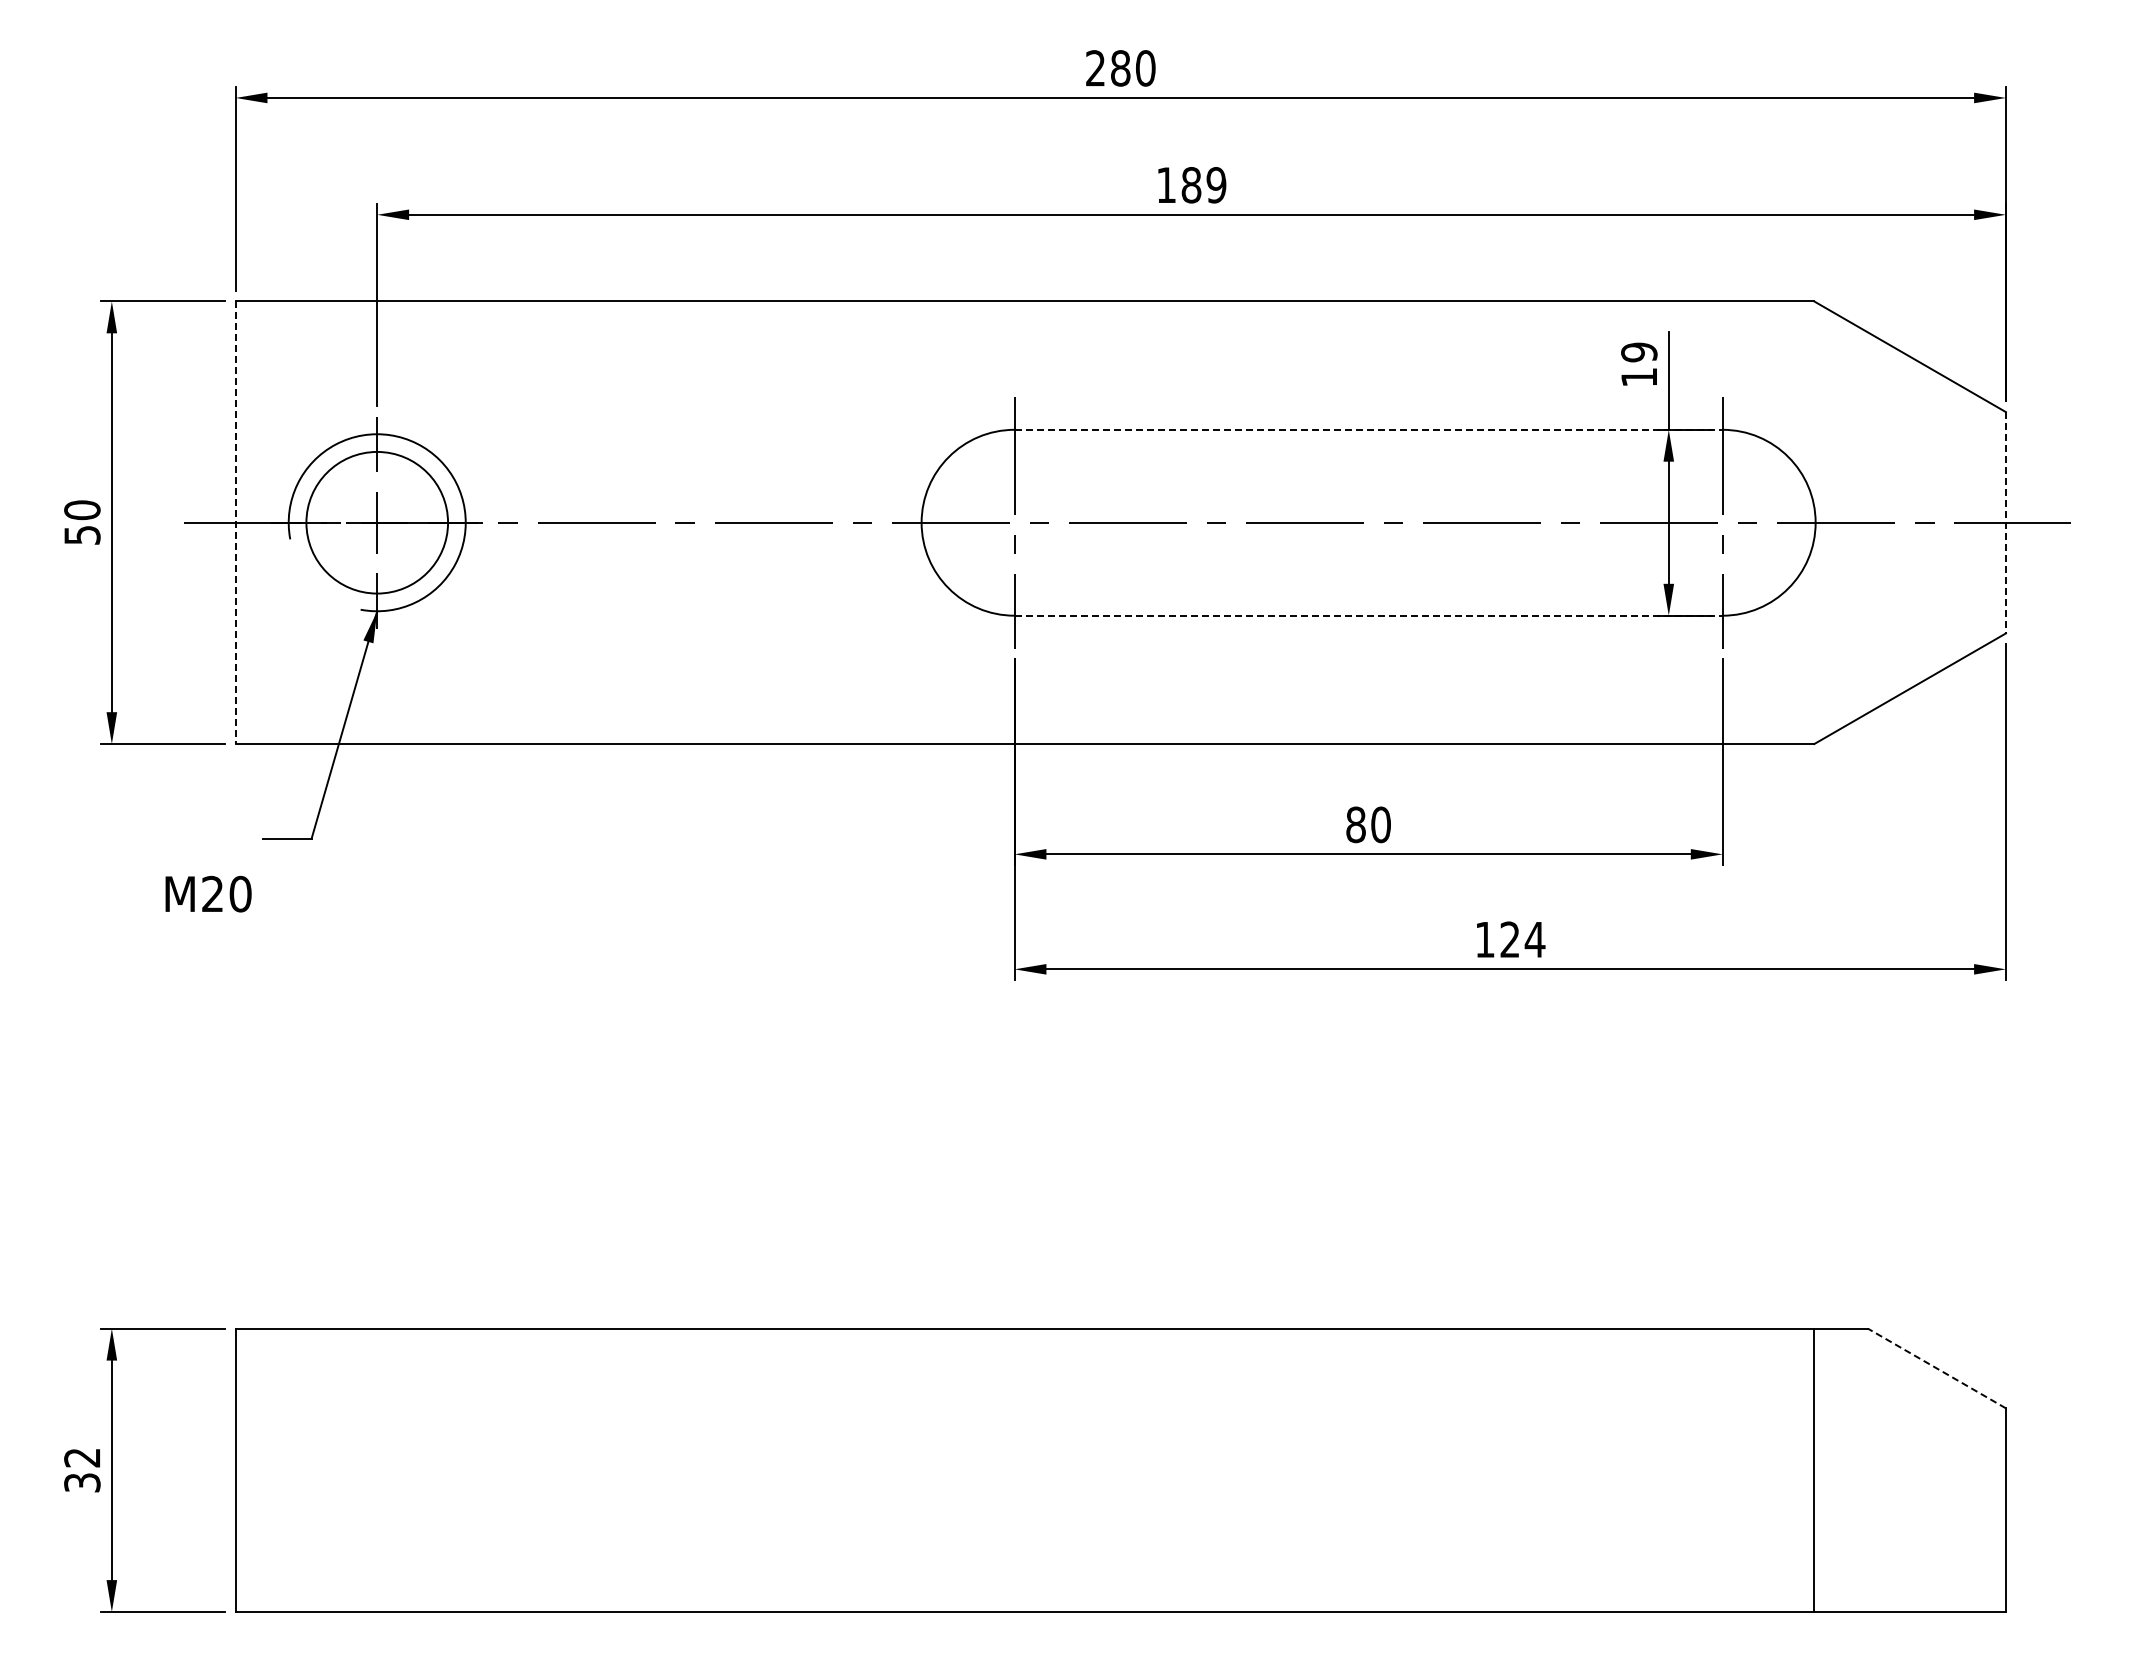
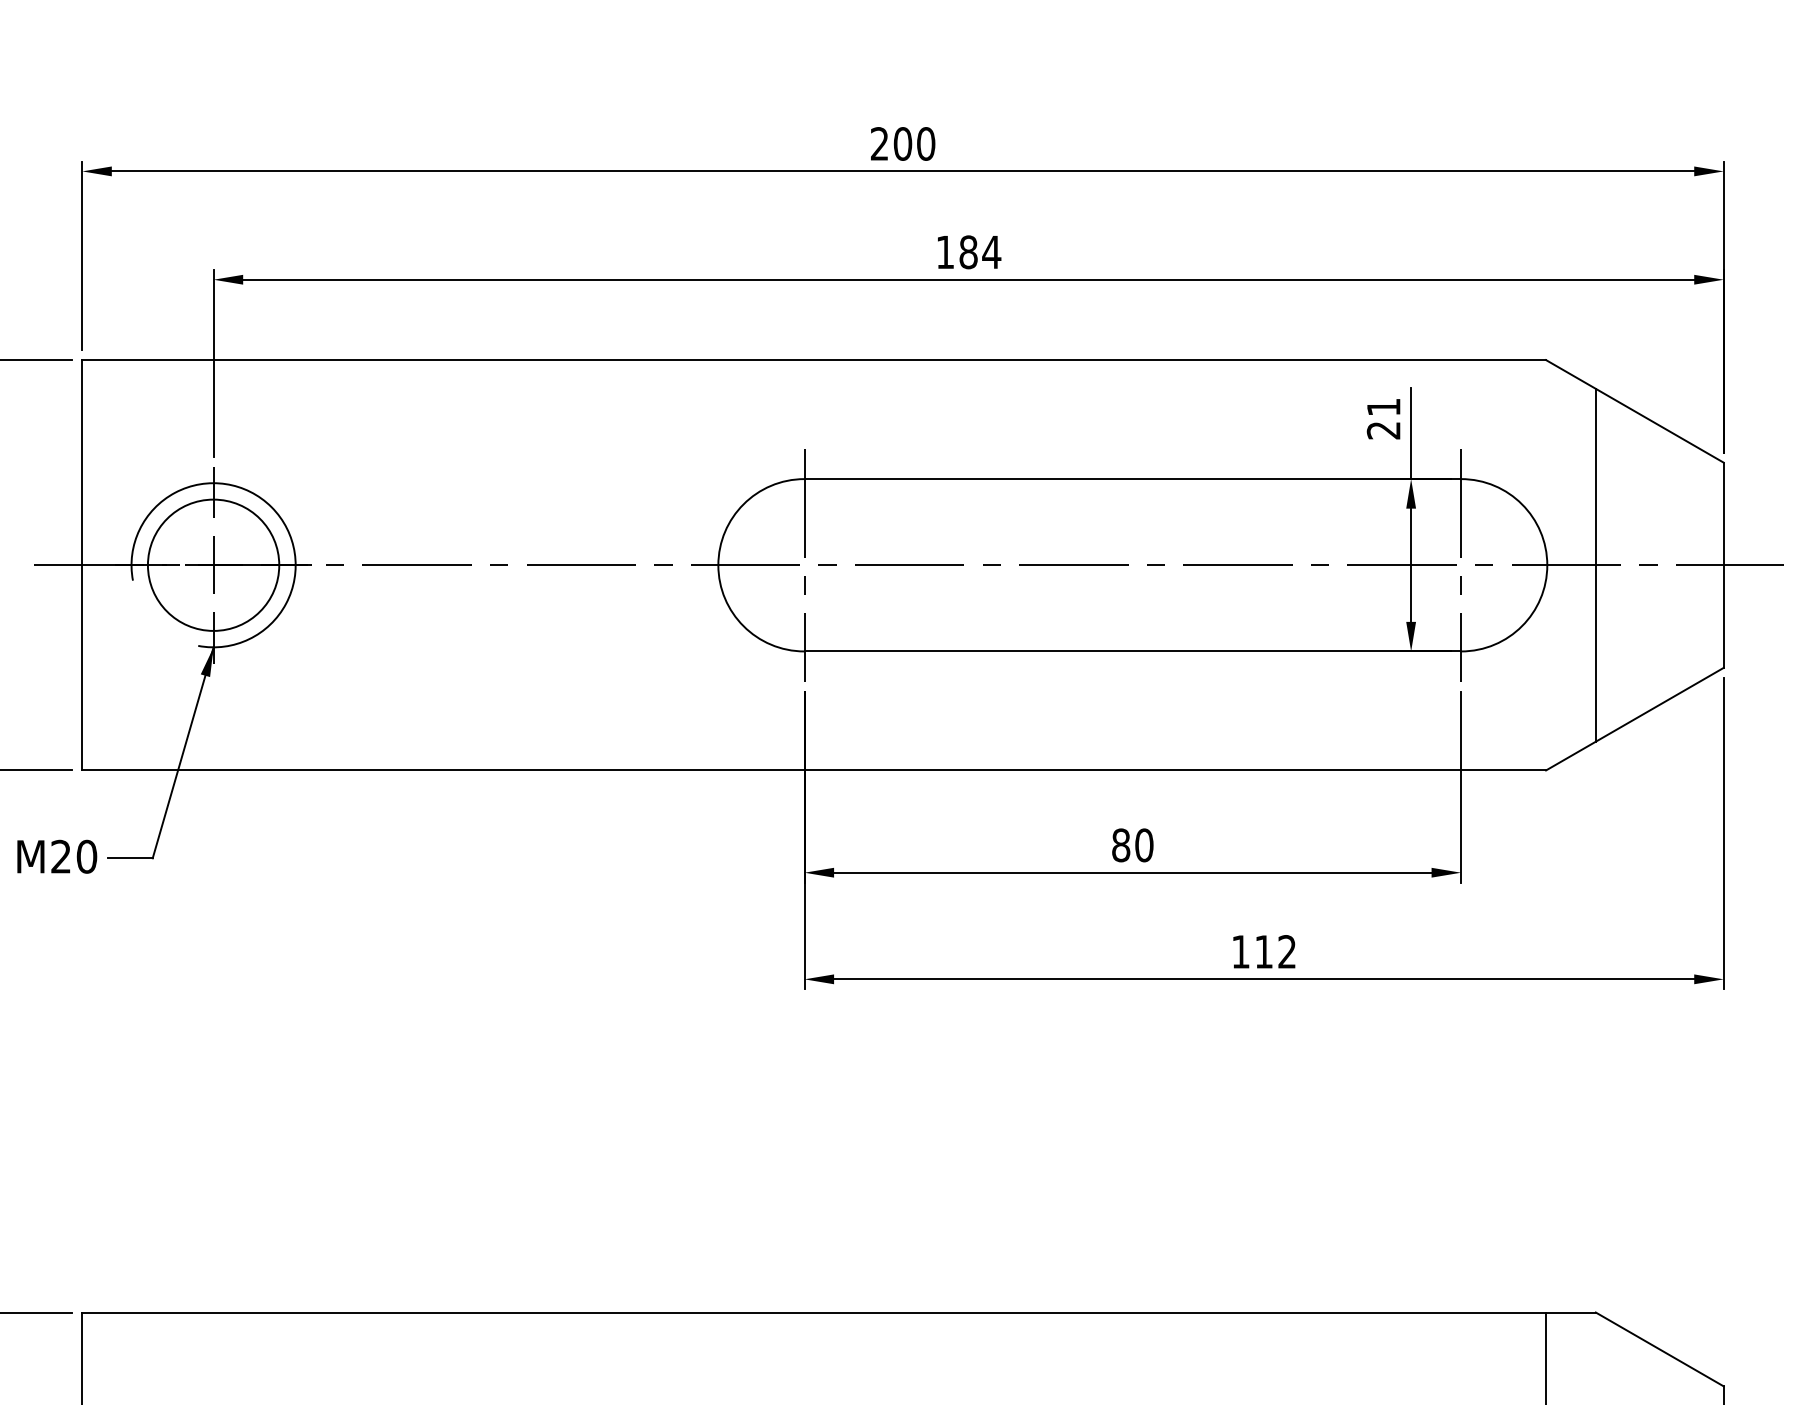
text: (1120, 68) -> (902, 144), 280 -> 200
text: (1216, 185) -> (991, 252), 189 -> 184
text: (1639, 364) -> (1383, 418), 19 -> 21
line: (1369, 429) -> (1133, 478), dashed -> solid
line: (1867, 522) -> (1595, 565), added
line: (2005, 522) -> (1723, 565), dashed -> solid
line: (235, 523) -> (82, 565), dashed -> solid
line: (1369, 615) -> (1133, 651), dashed -> solid
text: (208, 893) -> (57, 856), moved
text: (1522, 939) -> (1275, 951), 124 -> 112
line: (1936, 1368) -> (1659, 1349), dashed -> solid

